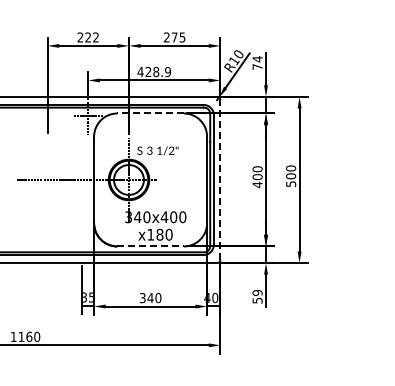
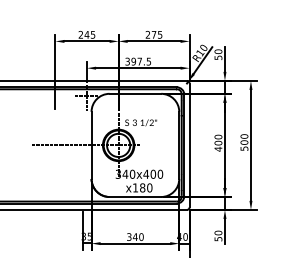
text: (91, 37) -> (89, 34), 222 -> 245
text: (257, 62) -> (218, 54), 74 -> 50
text: (153, 71) -> (137, 61), 428.9 -> 397.5
line: (150, 113) -> (135, 93), dashed -> solid
line: (220, 179) -> (189, 145), dashed -> solid
line: (151, 246) -> (136, 197), dashed -> solid
text: (257, 292) -> (218, 232), 59 -> 50

